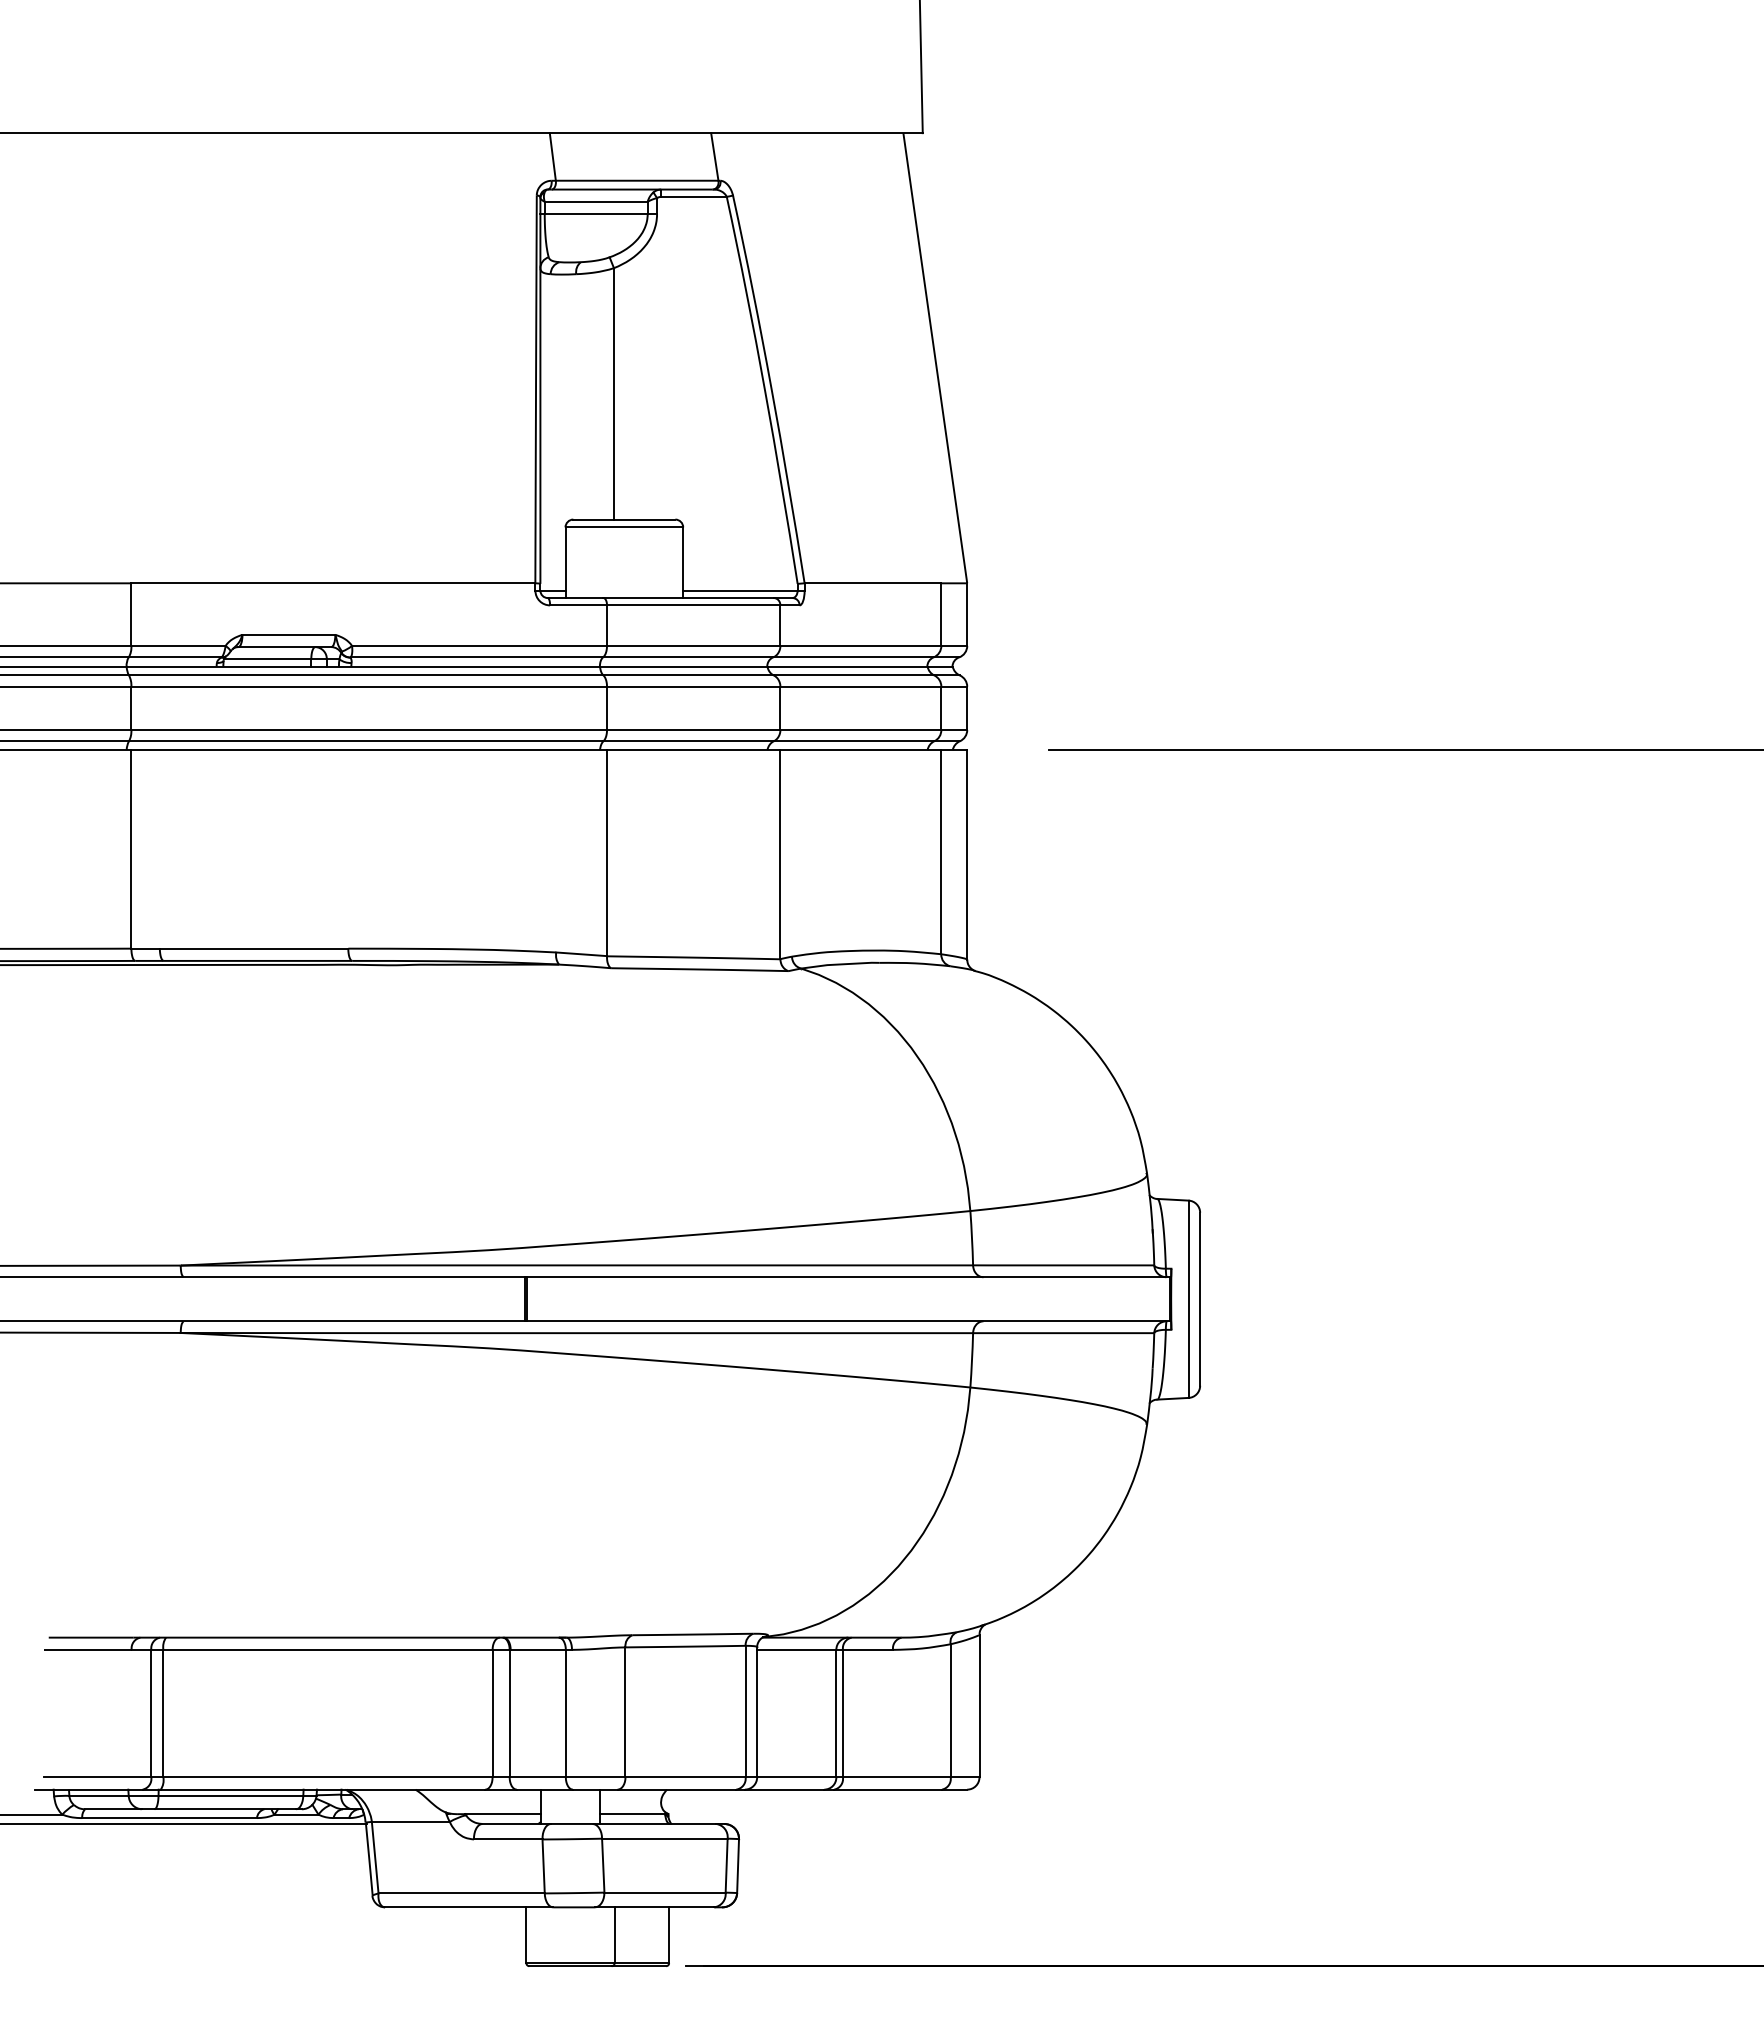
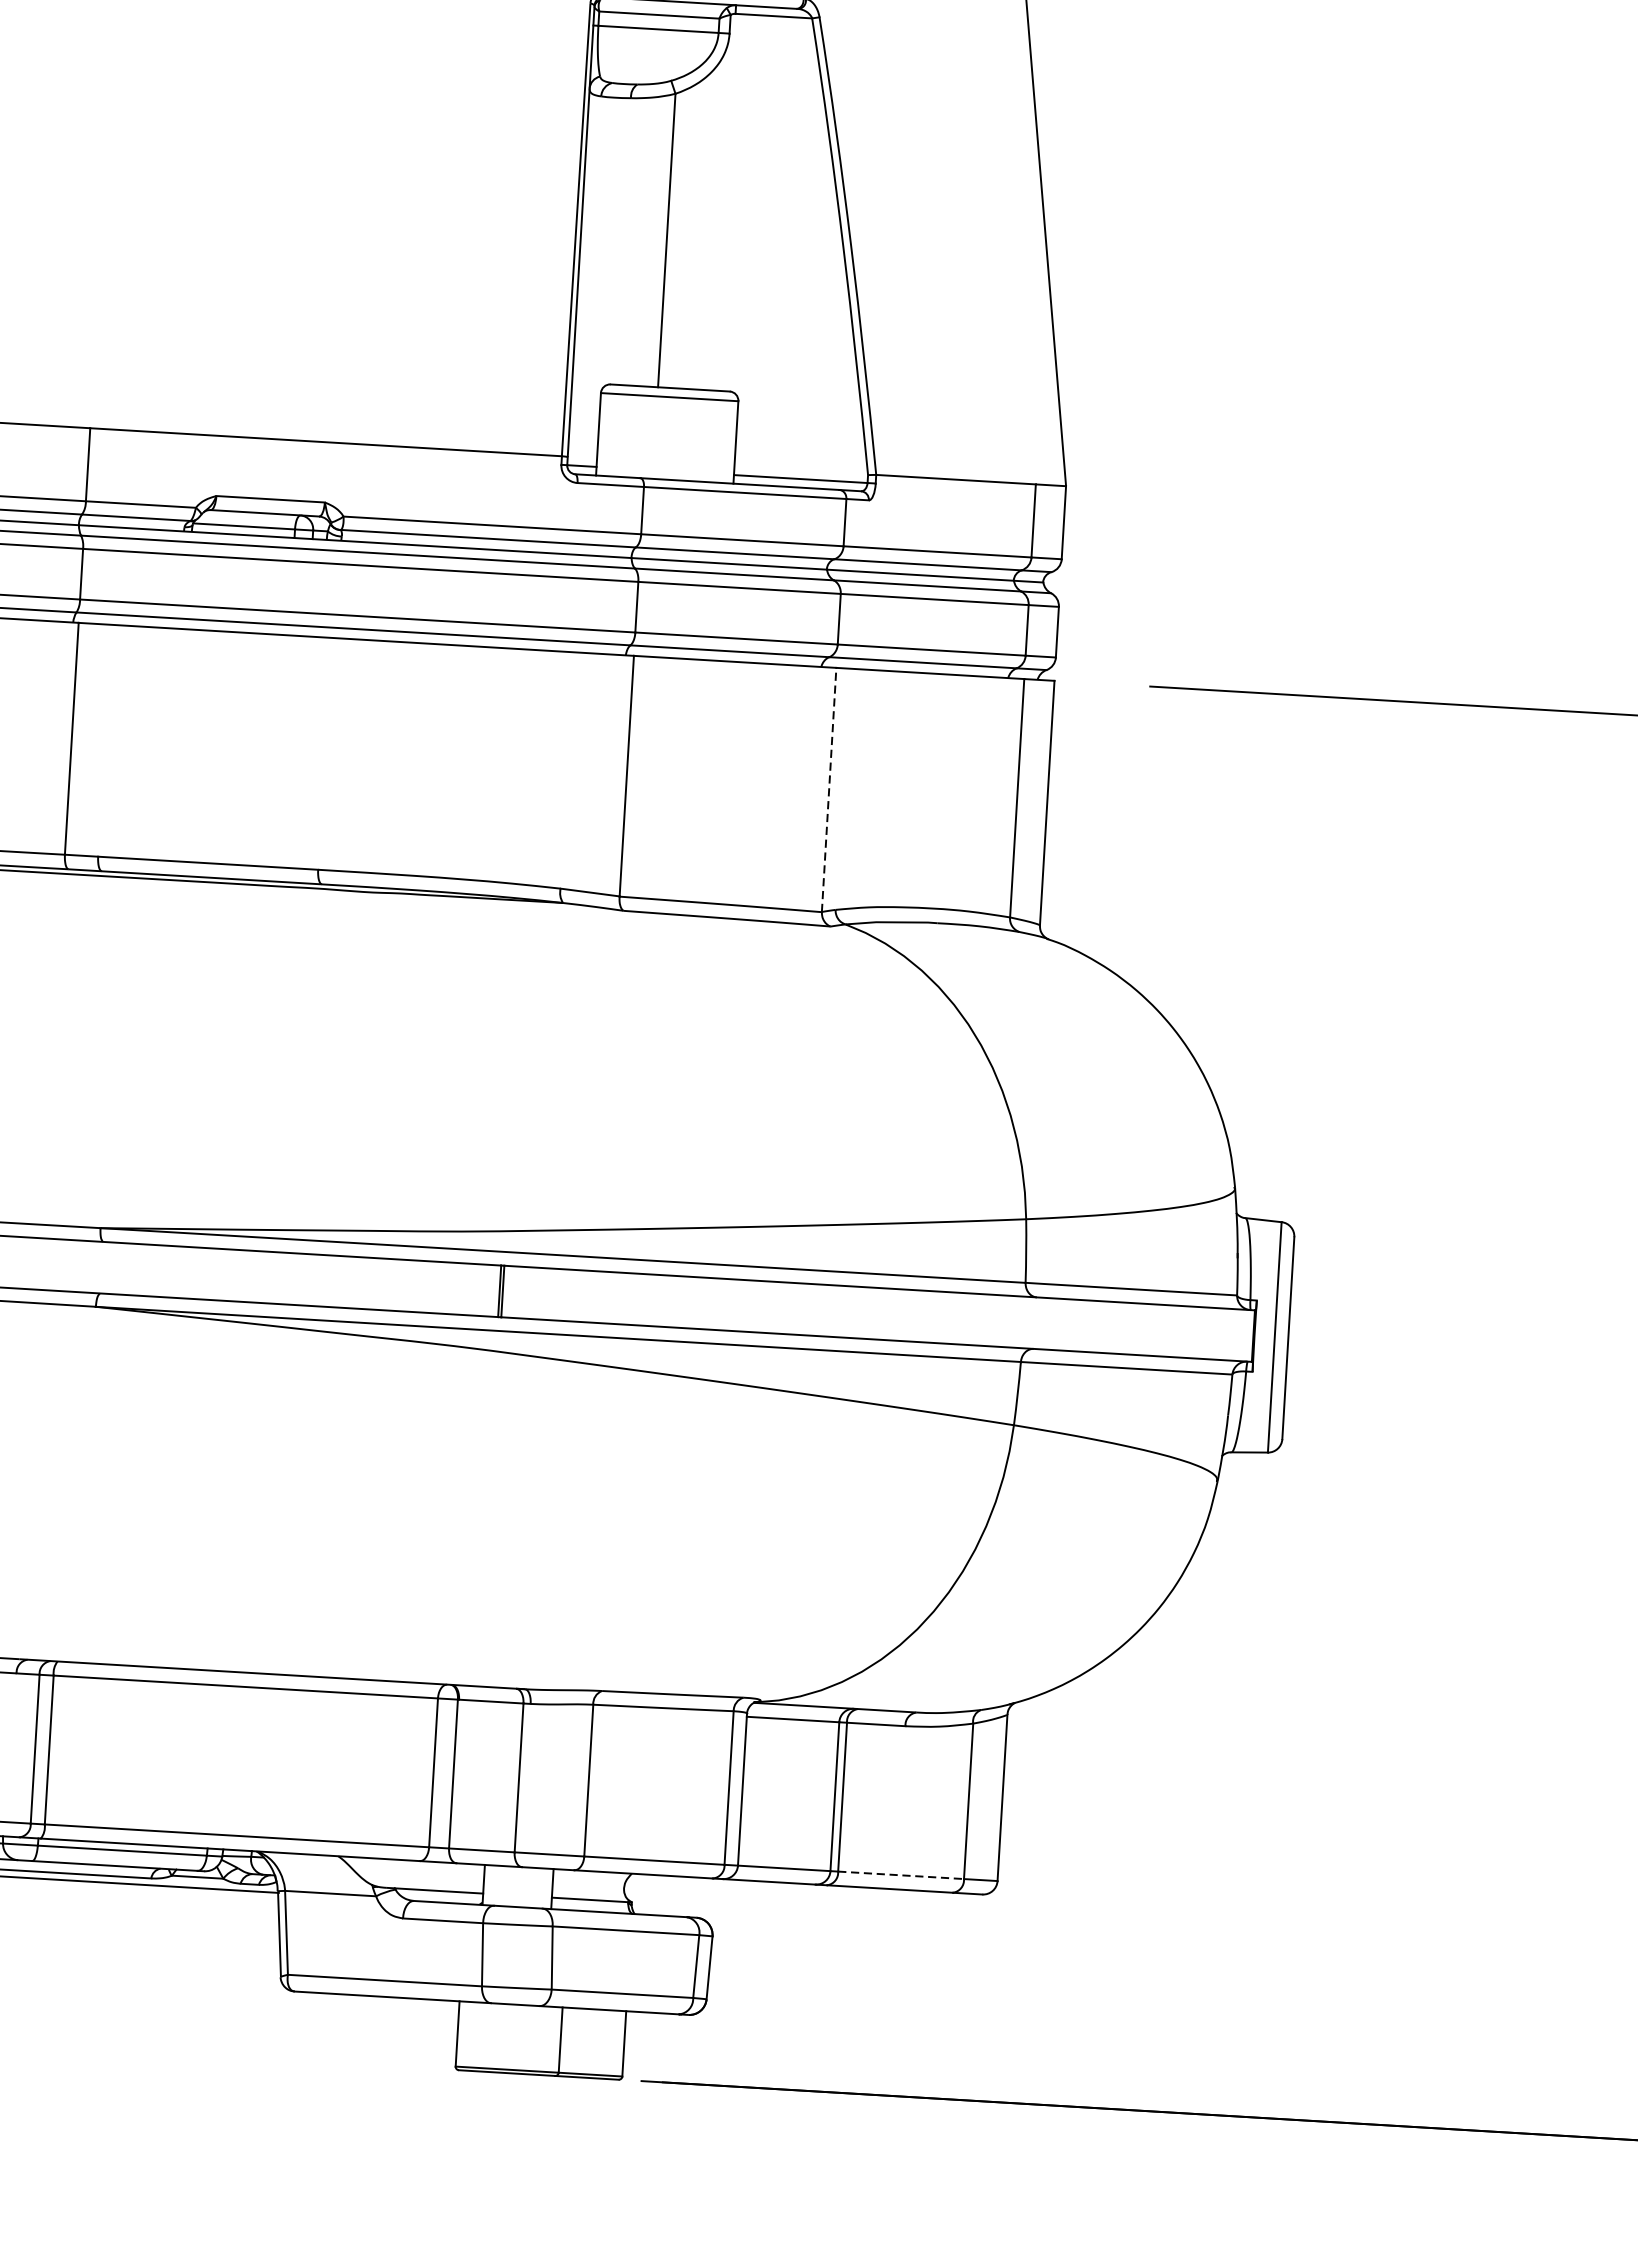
line: (780, 854) -> (829, 789), solid -> dashed
line: (896, 1777) -> (900, 1875), solid -> dashed

